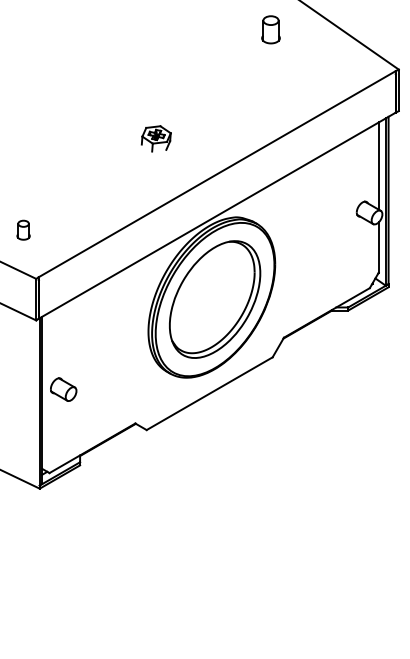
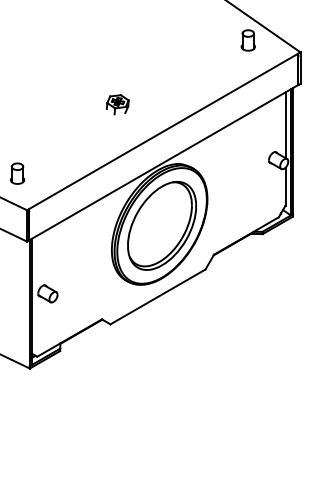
part: (269, 29) -> (247, 40), moved
part: (23, 230) -> (17, 173), size x1.43

